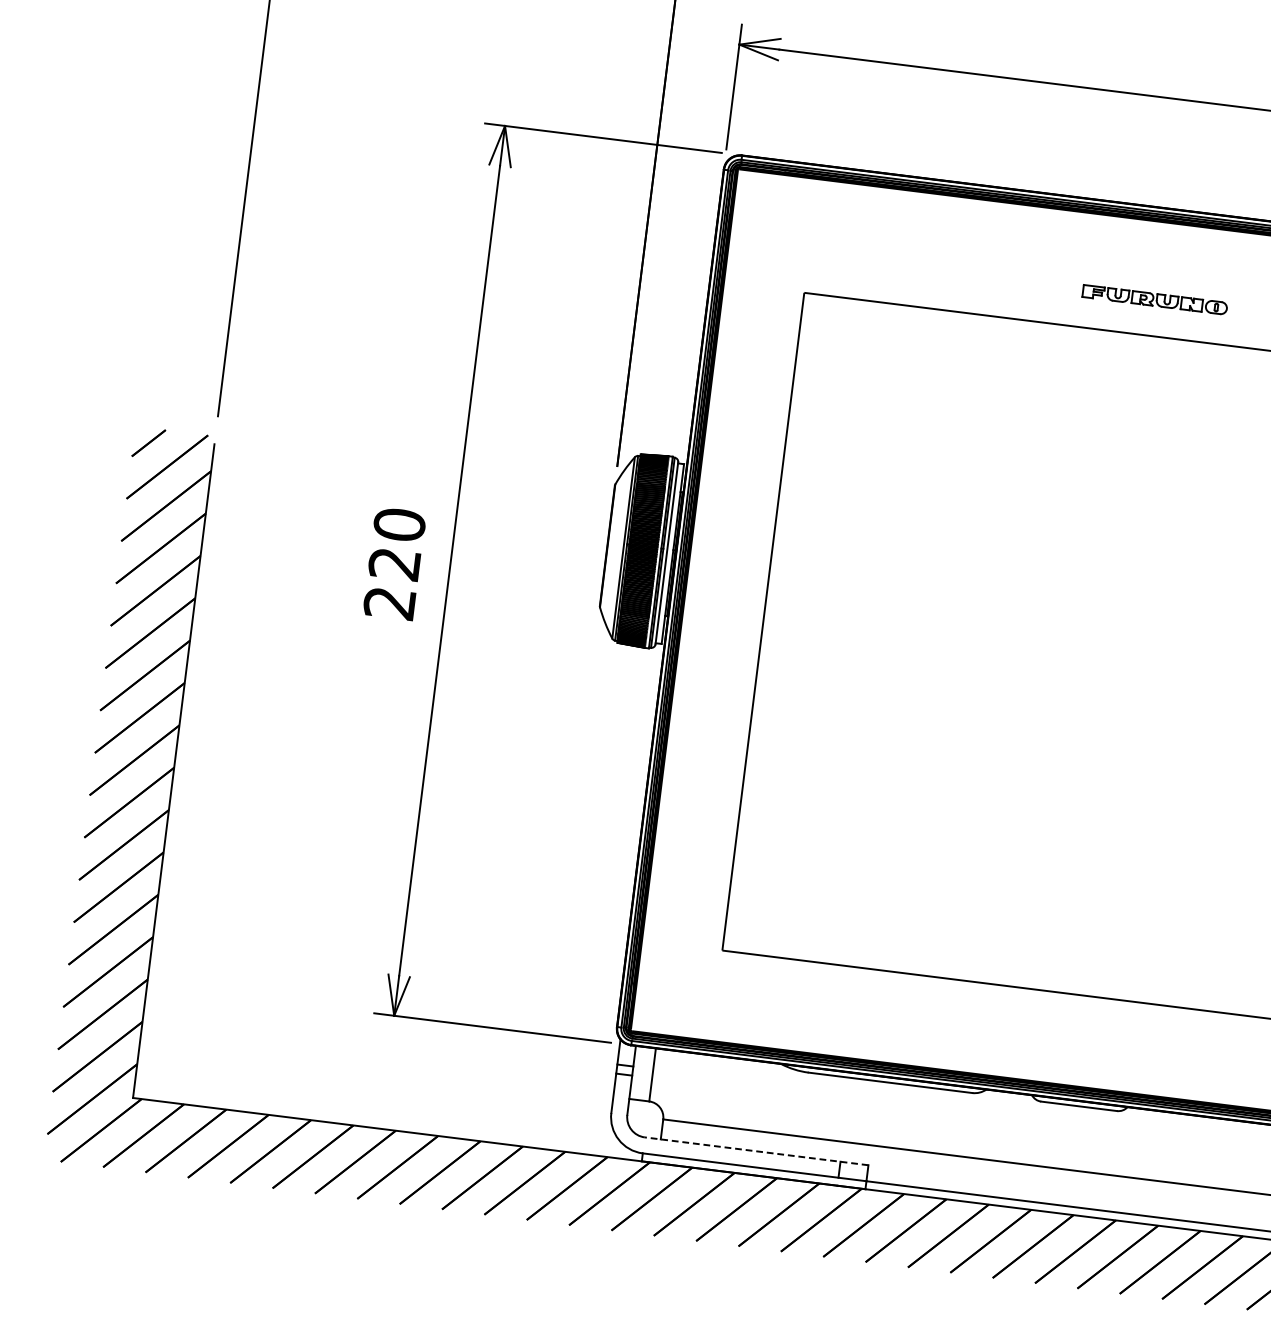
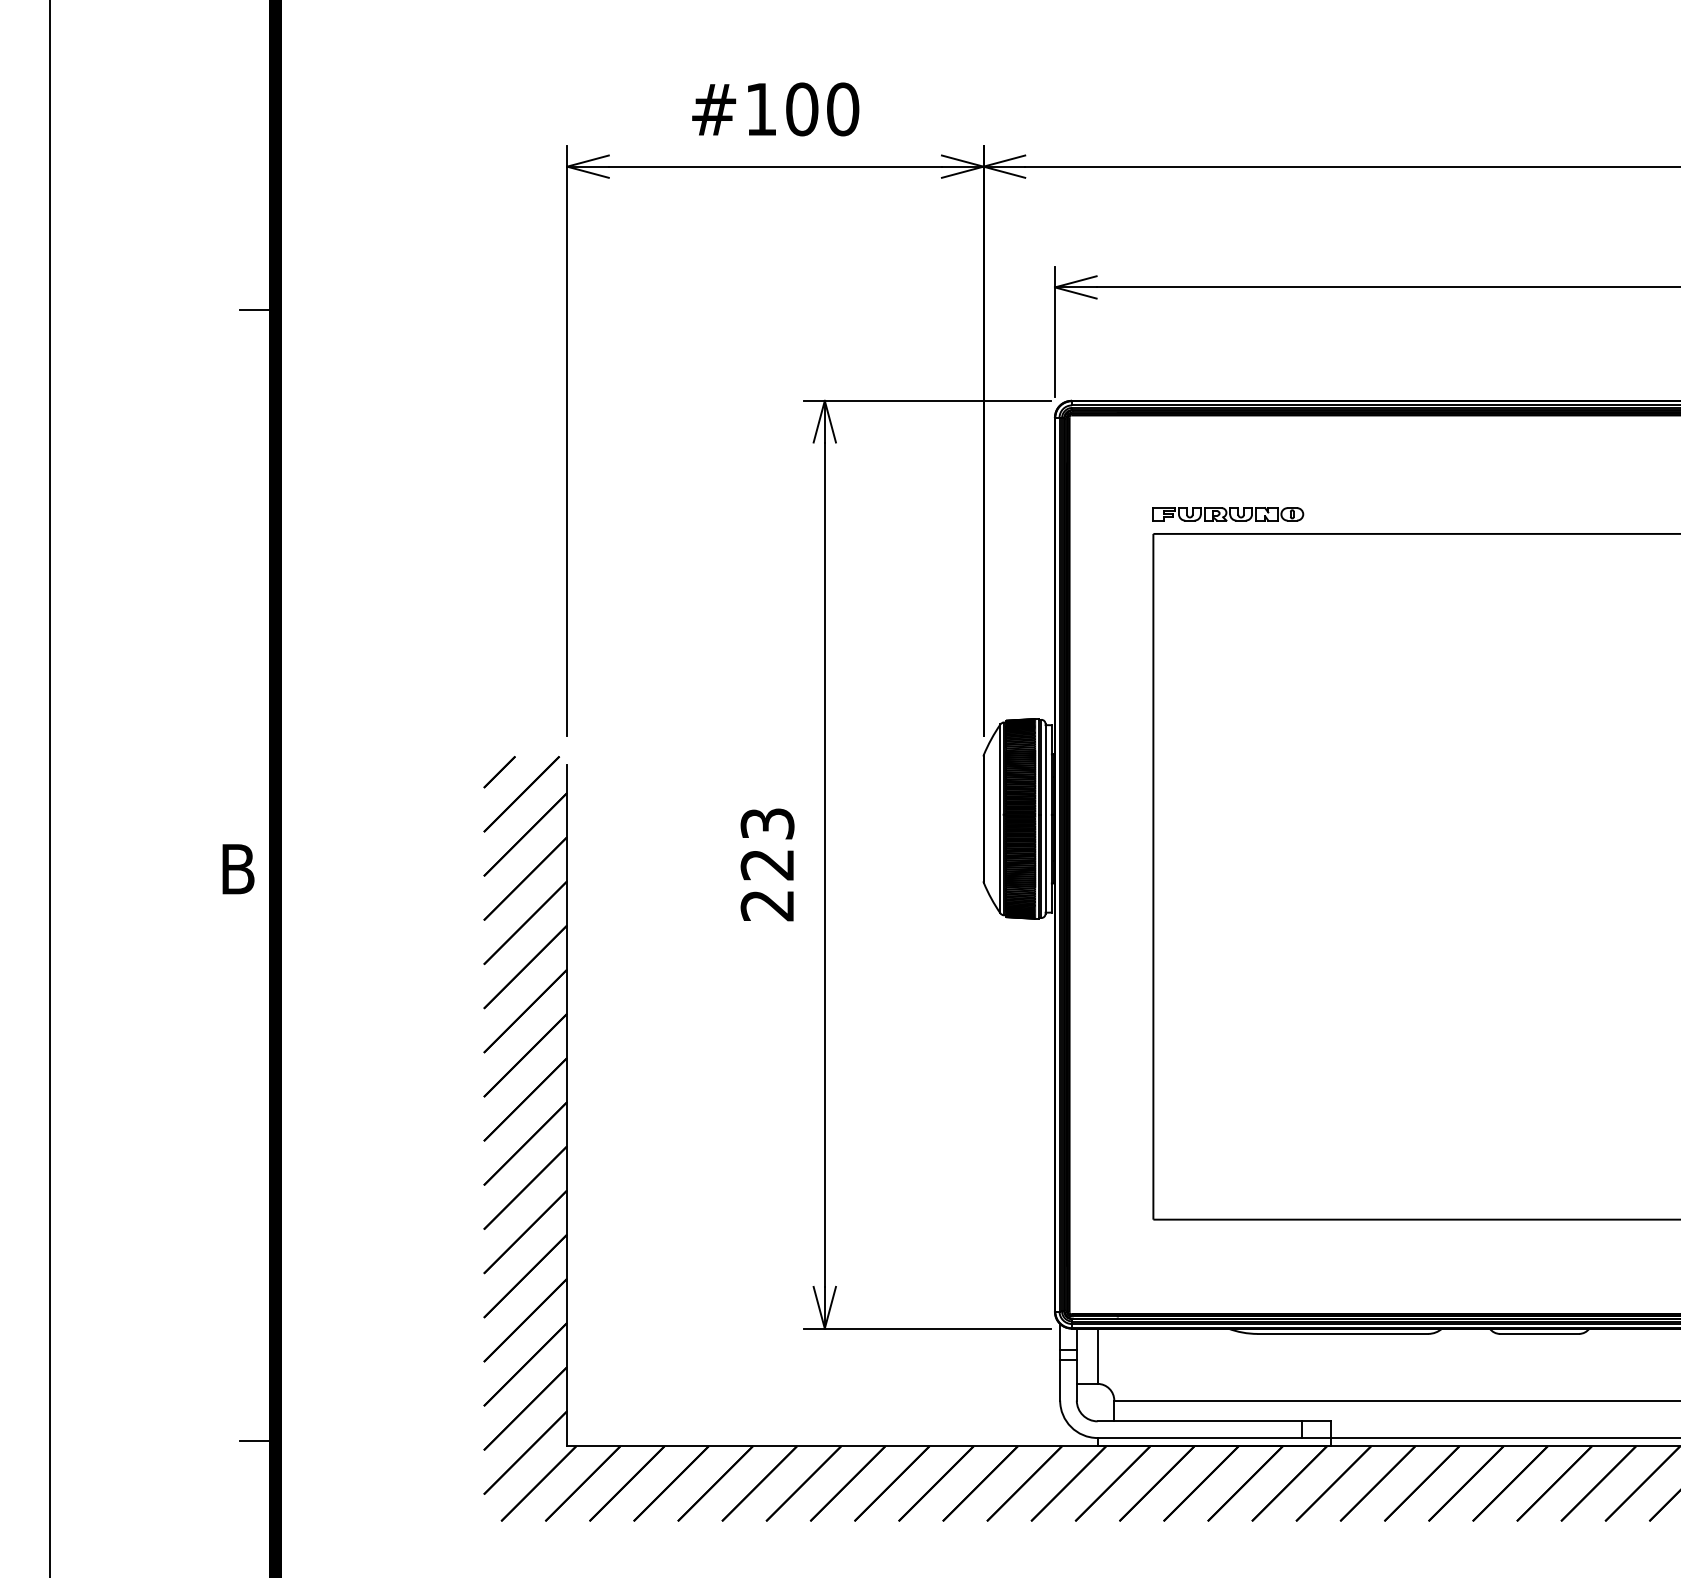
part: (1155, 300) -> (1228, 514), moved
text: (399, 524) -> (767, 823), 220 -> 223
line: (756, 1151) -> (1214, 1421), dashed -> solid

